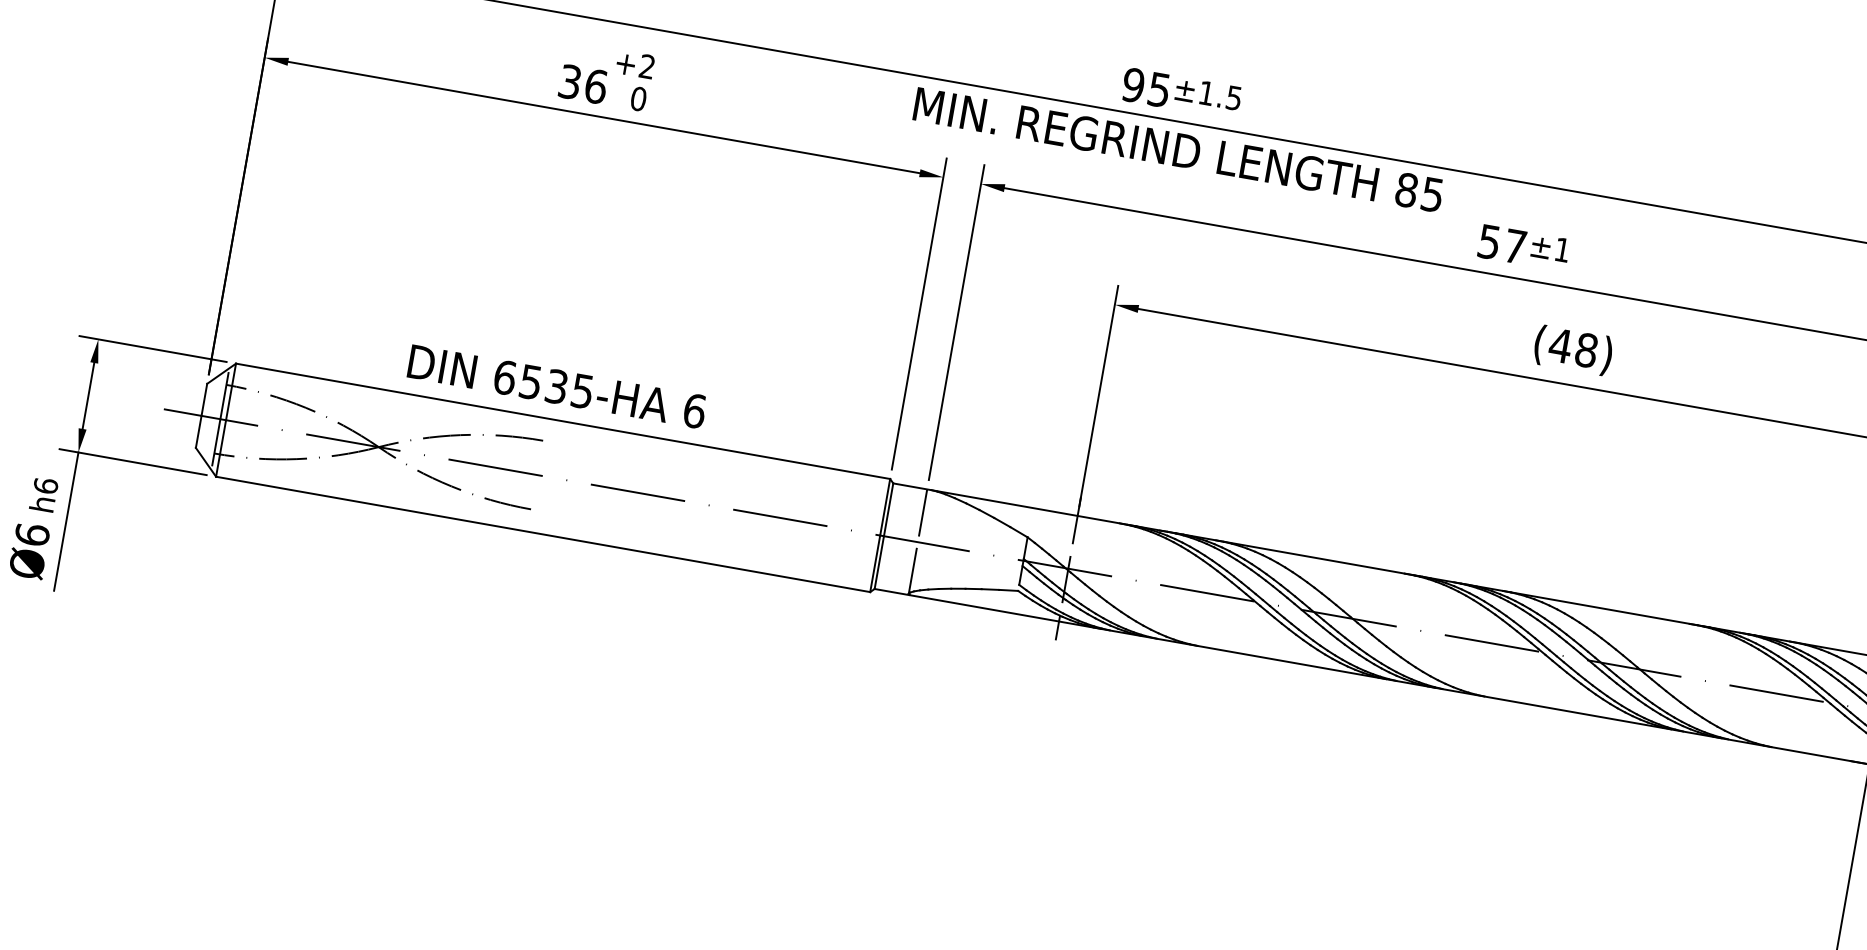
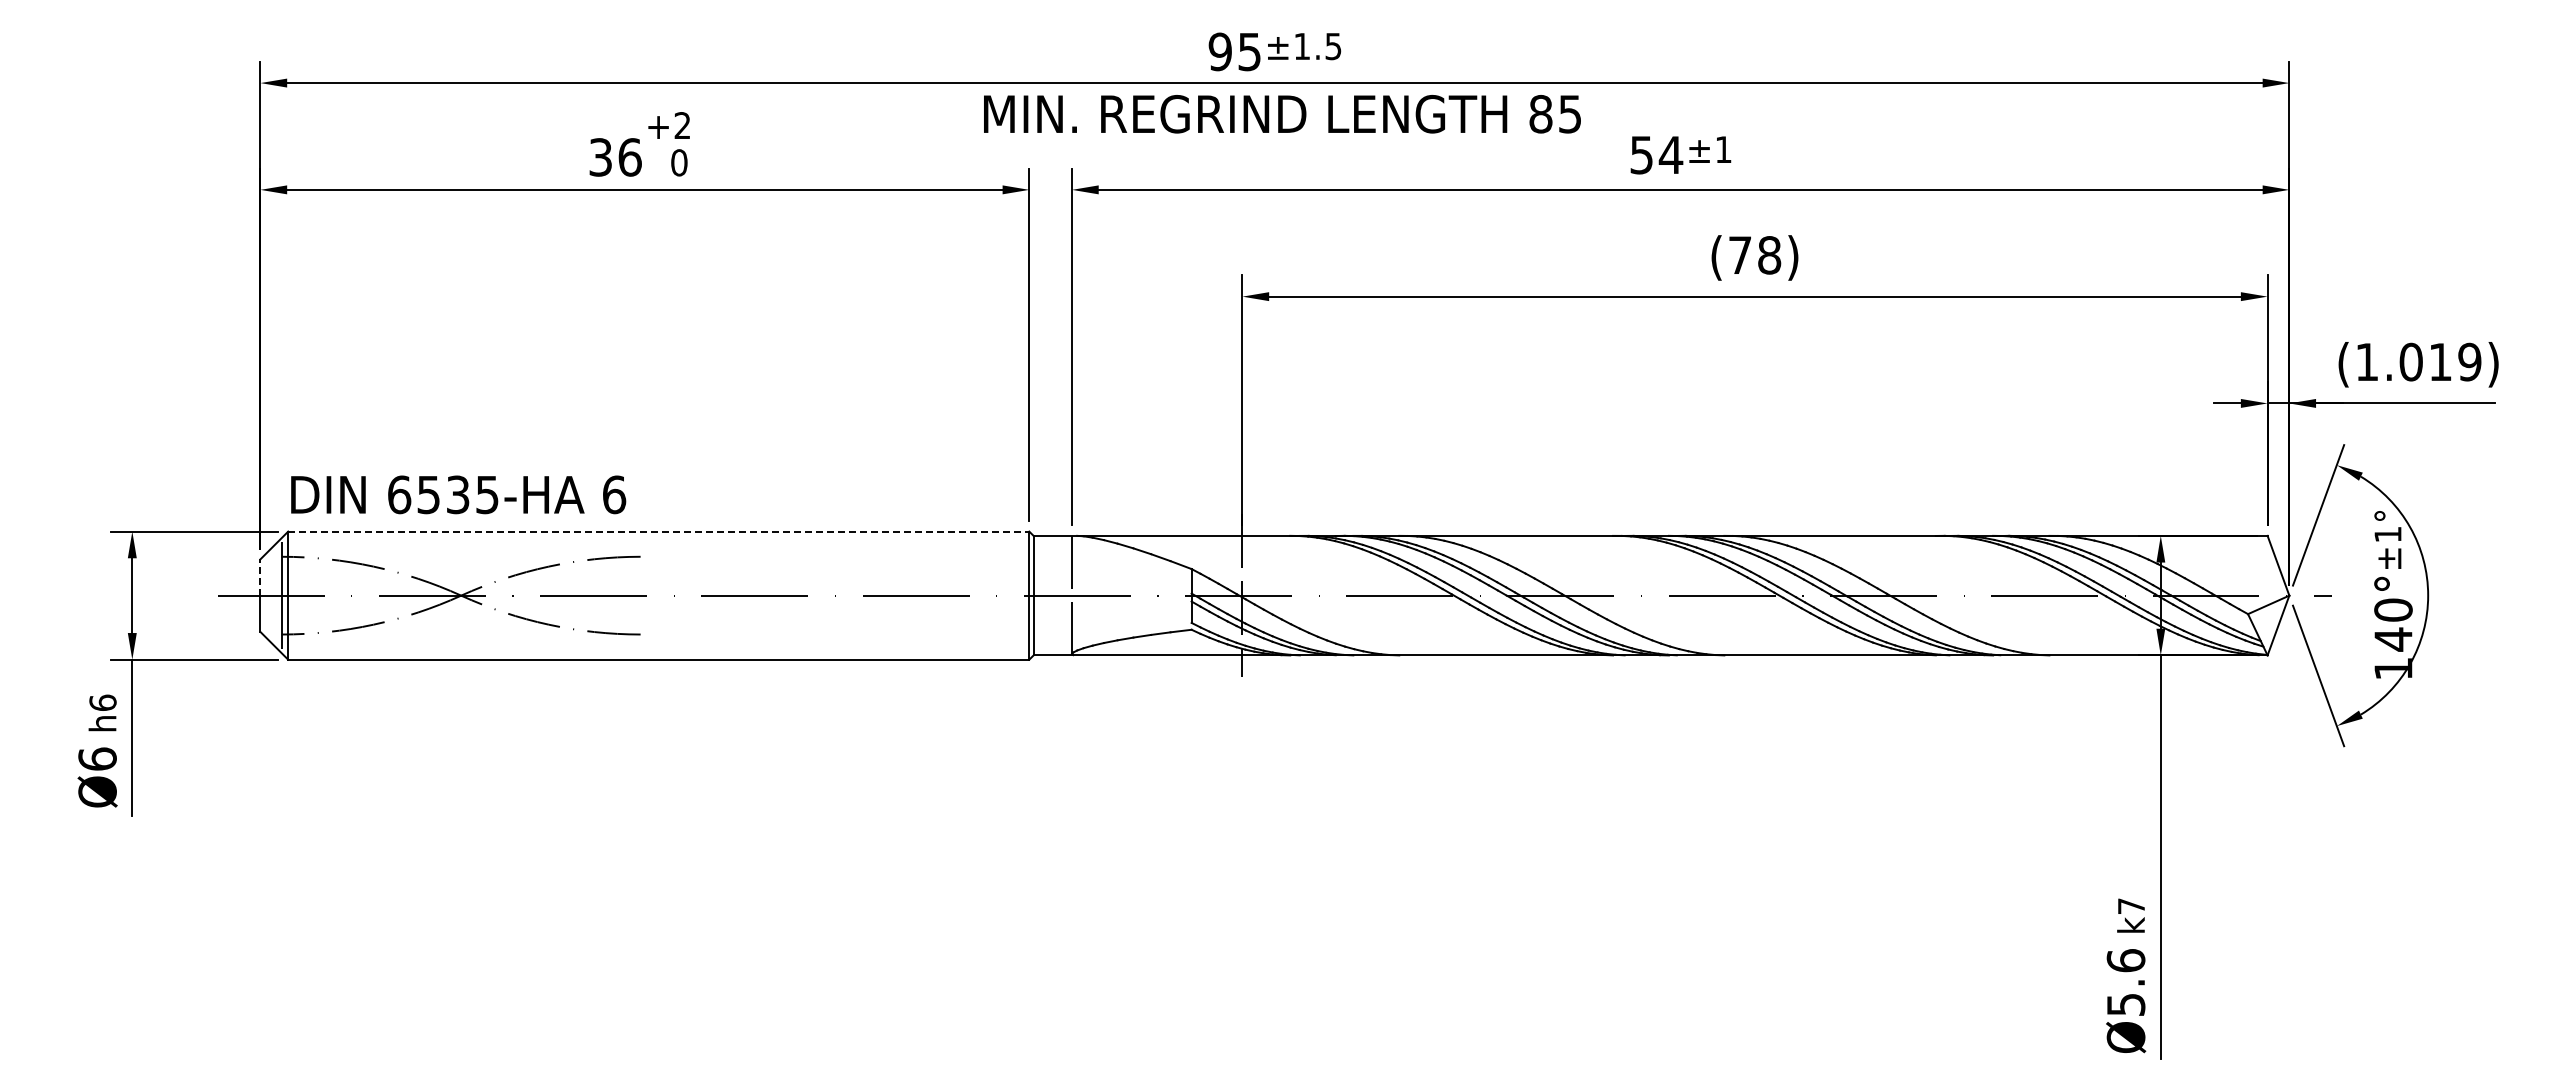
text: (1514, 245) -> (1670, 154), 57 -> 54
text: (1561, 345) -> (1740, 254), (48) -> (78)
text: (557, 386) -> (458, 494), moved
line: (204, 399) -> (260, 577), solid -> dashed
line: (562, 421) -> (658, 531), solid -> dashed

